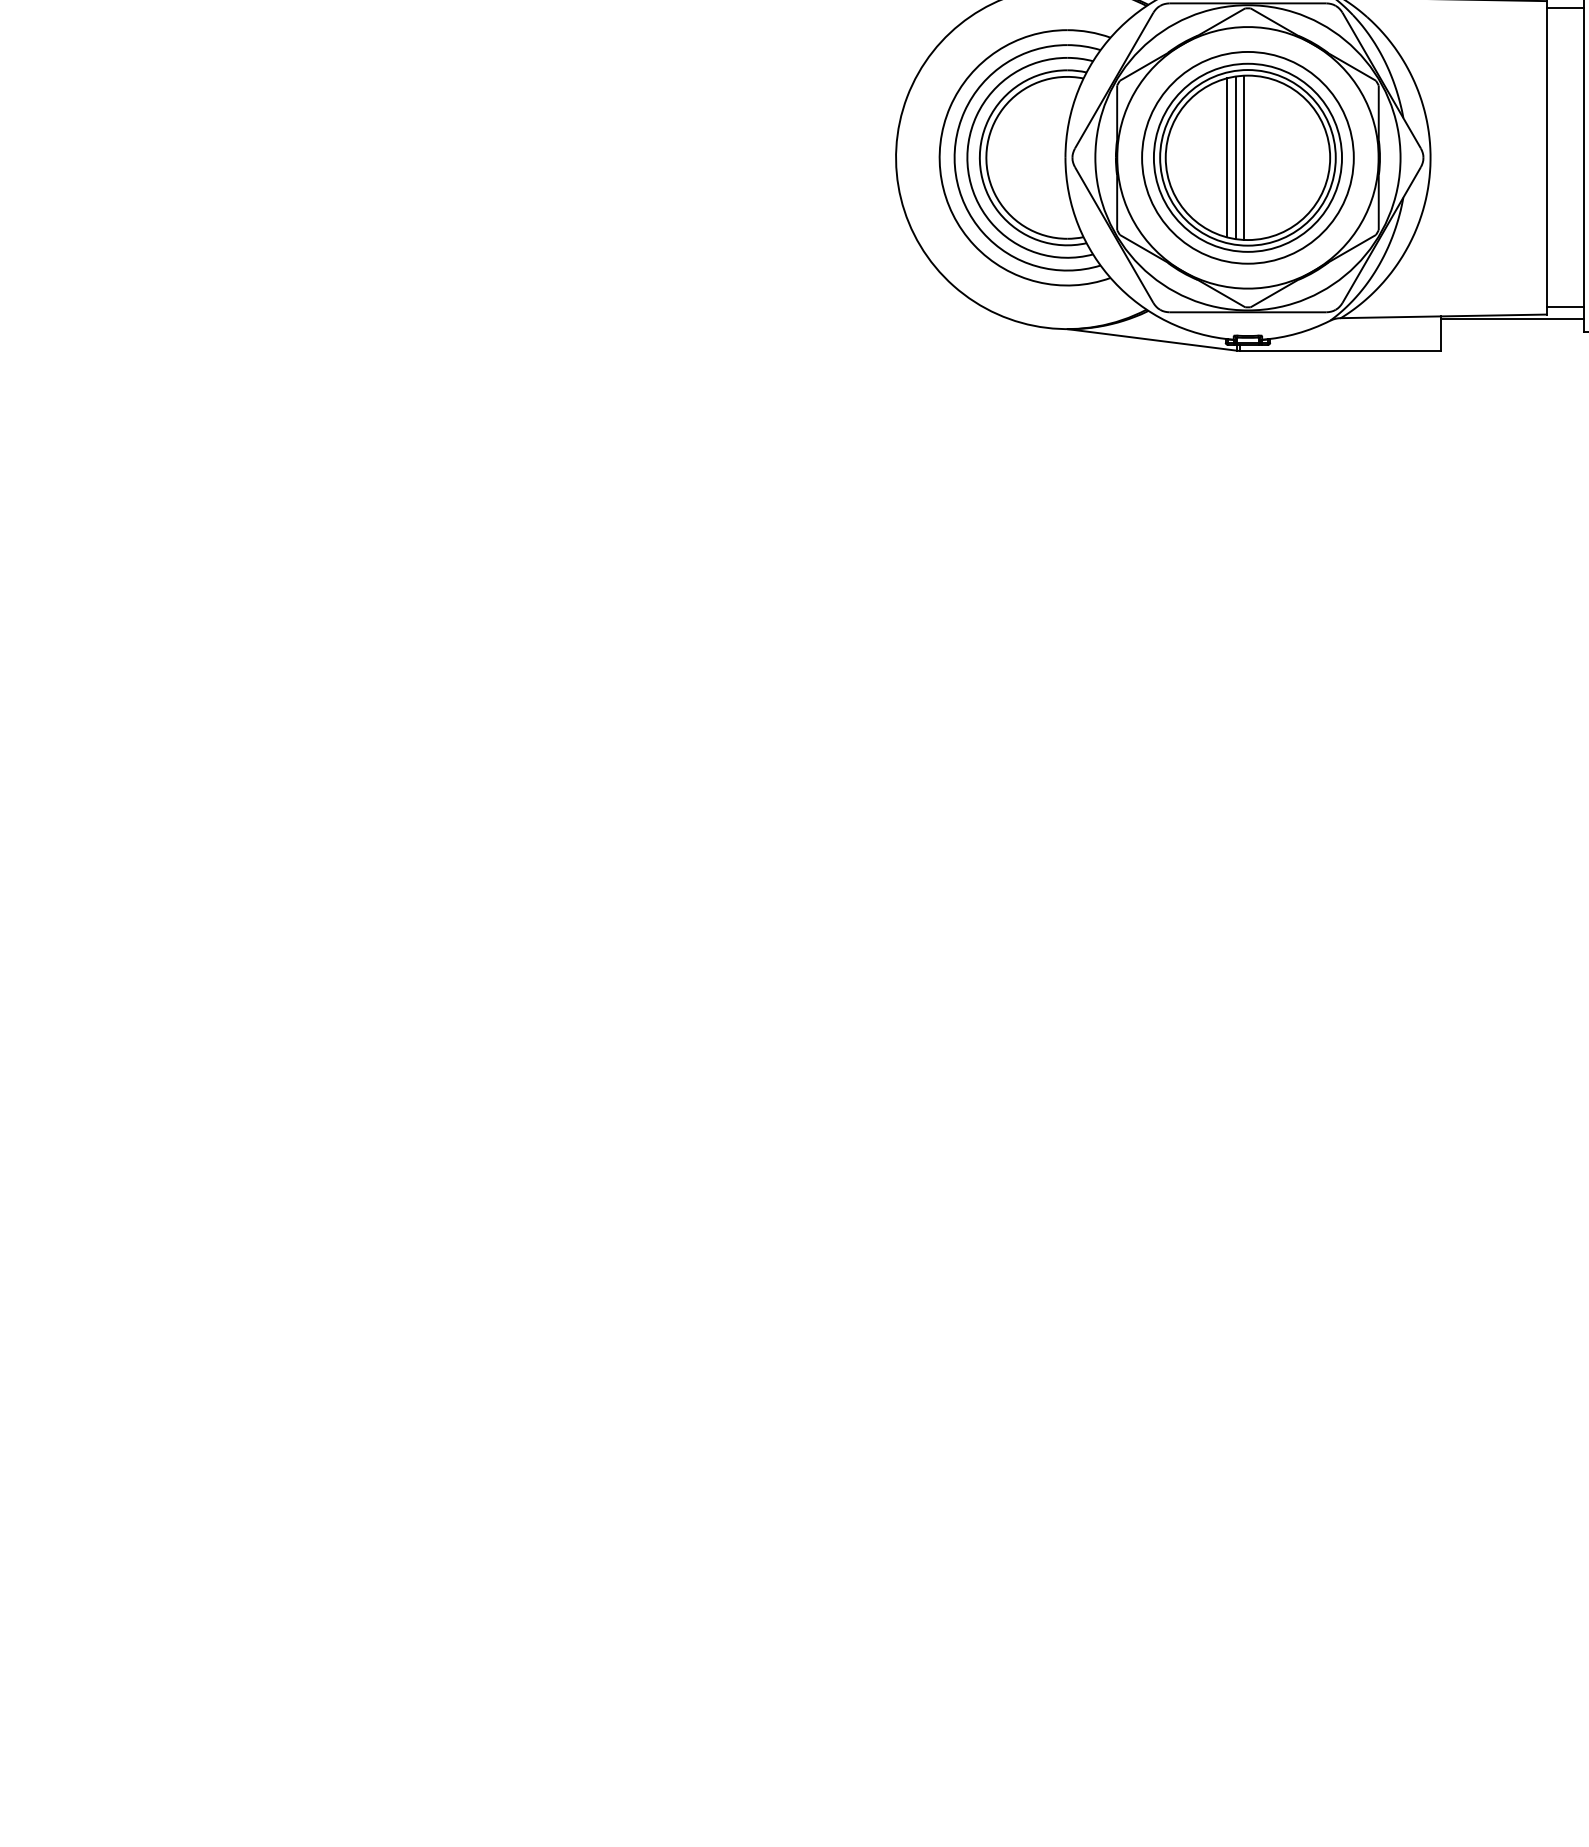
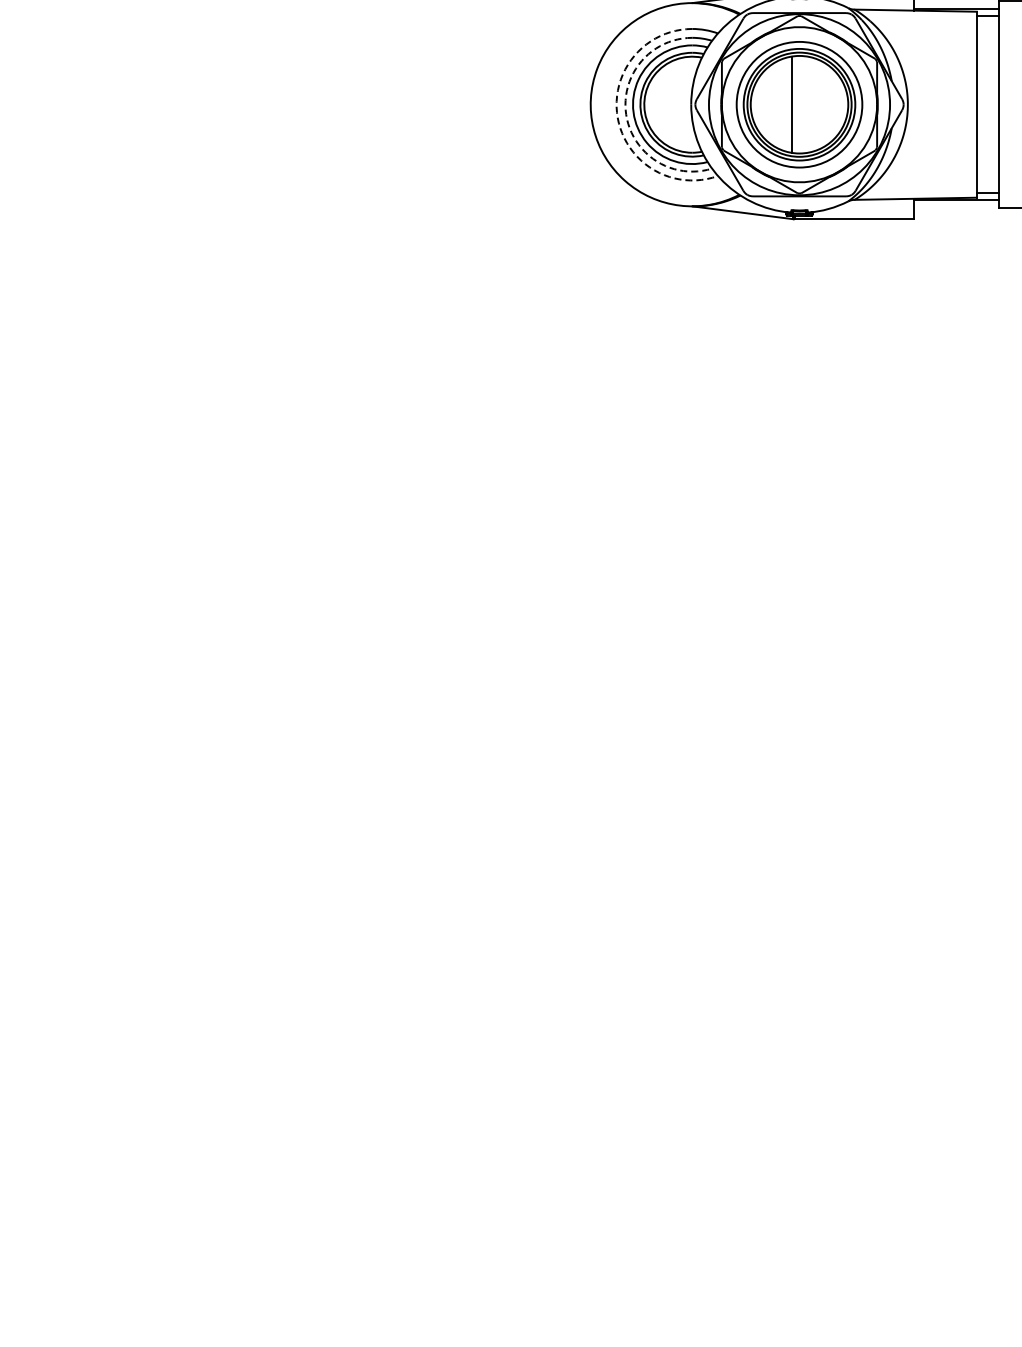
line: (1227, 157) -> (787, 104), removed
line: (1242, 157) -> (796, 104), removed
arc: (956, 174) -> (626, 114), solid -> dashed
arc: (941, 179) -> (617, 117), solid -> dashed

